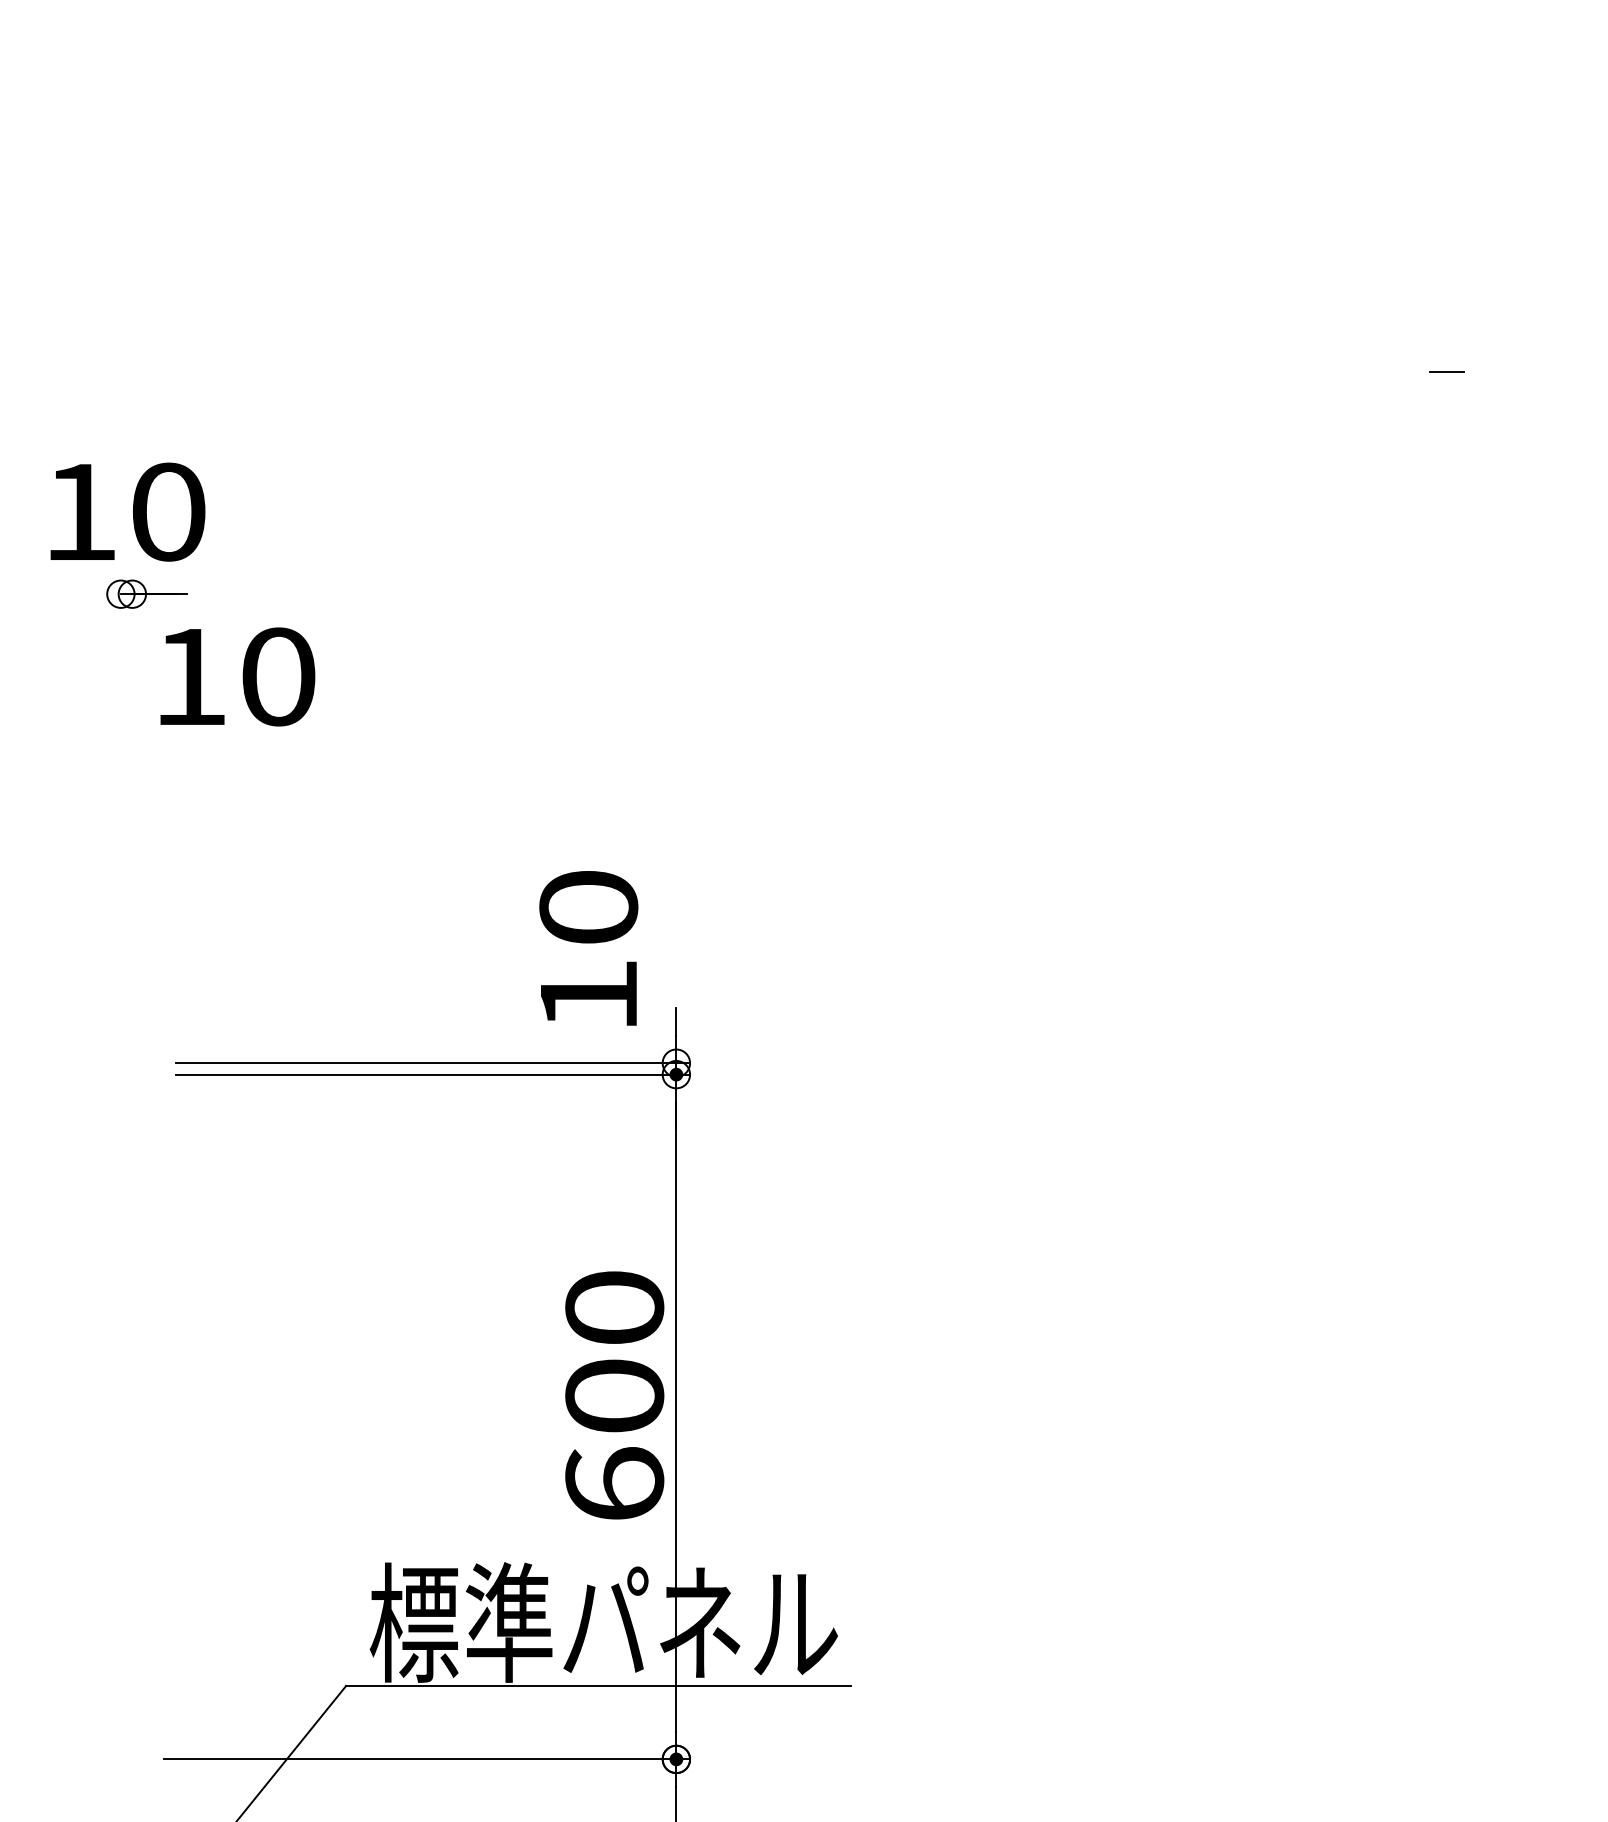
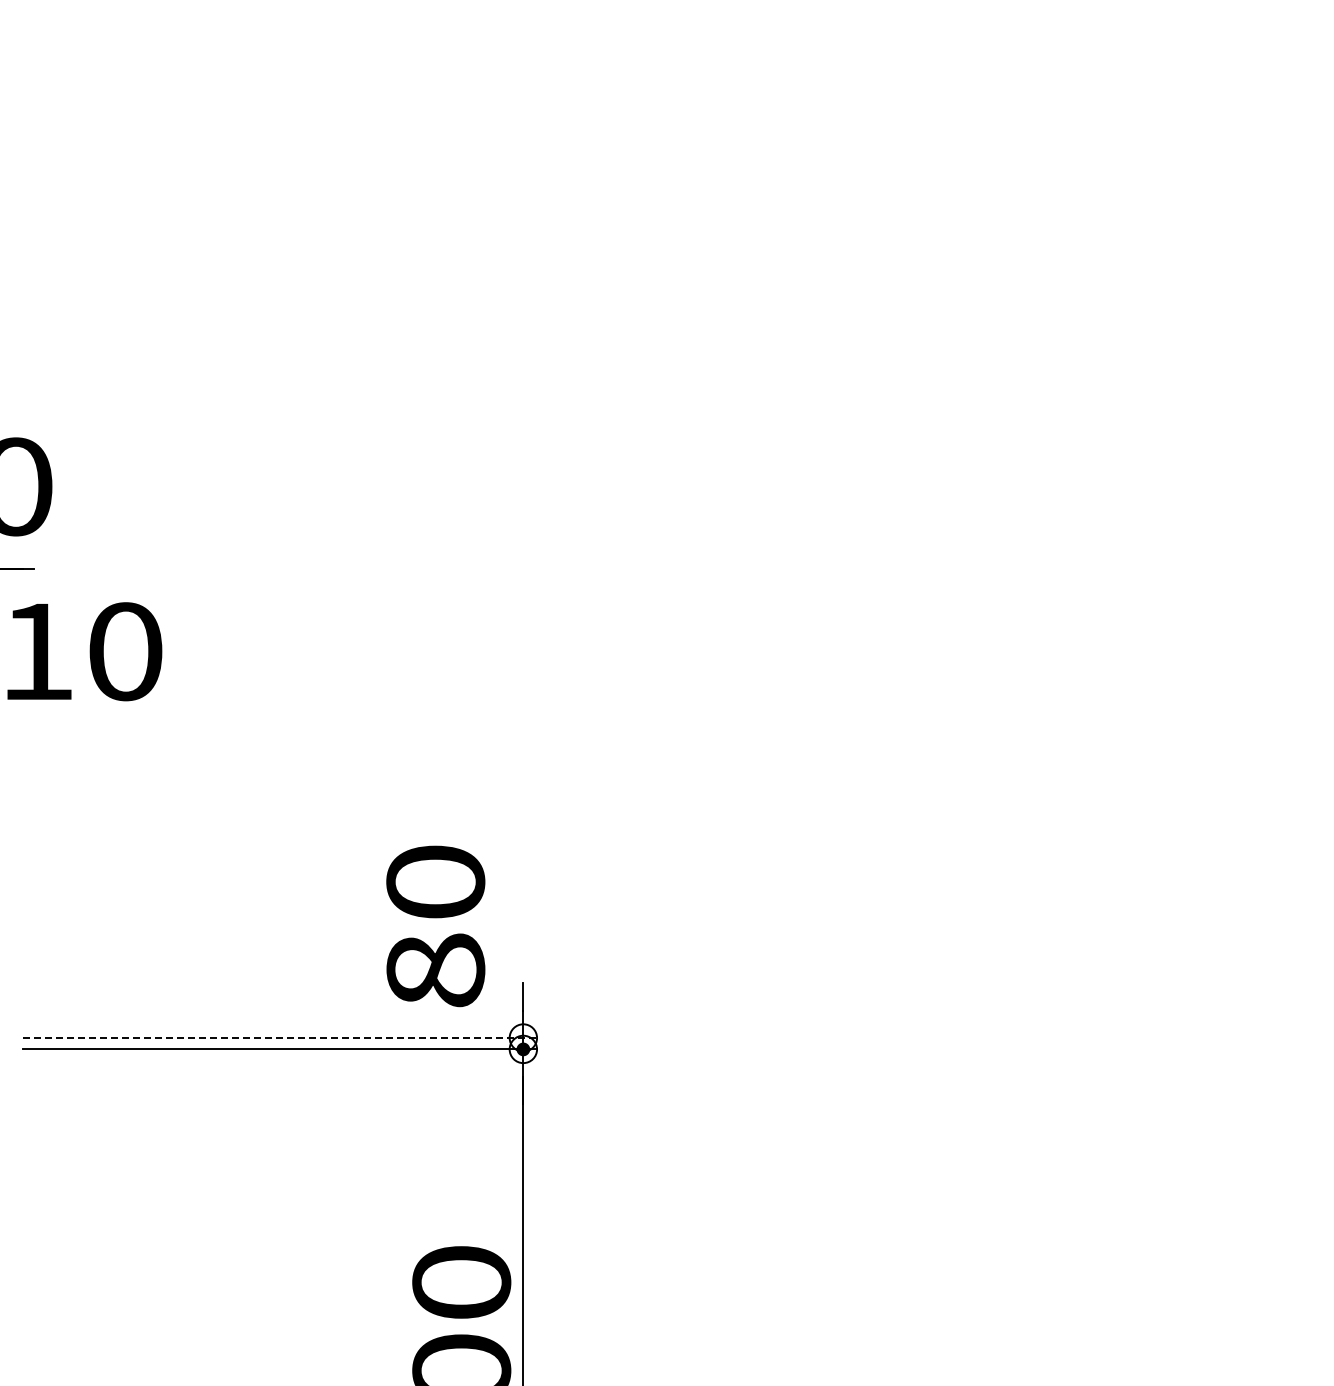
line: (1447, 372) -> (1294, 347), removed
text: (588, 995) -> (435, 970), 10 -> 80
line: (433, 1063) -> (280, 1038), solid -> dashed

